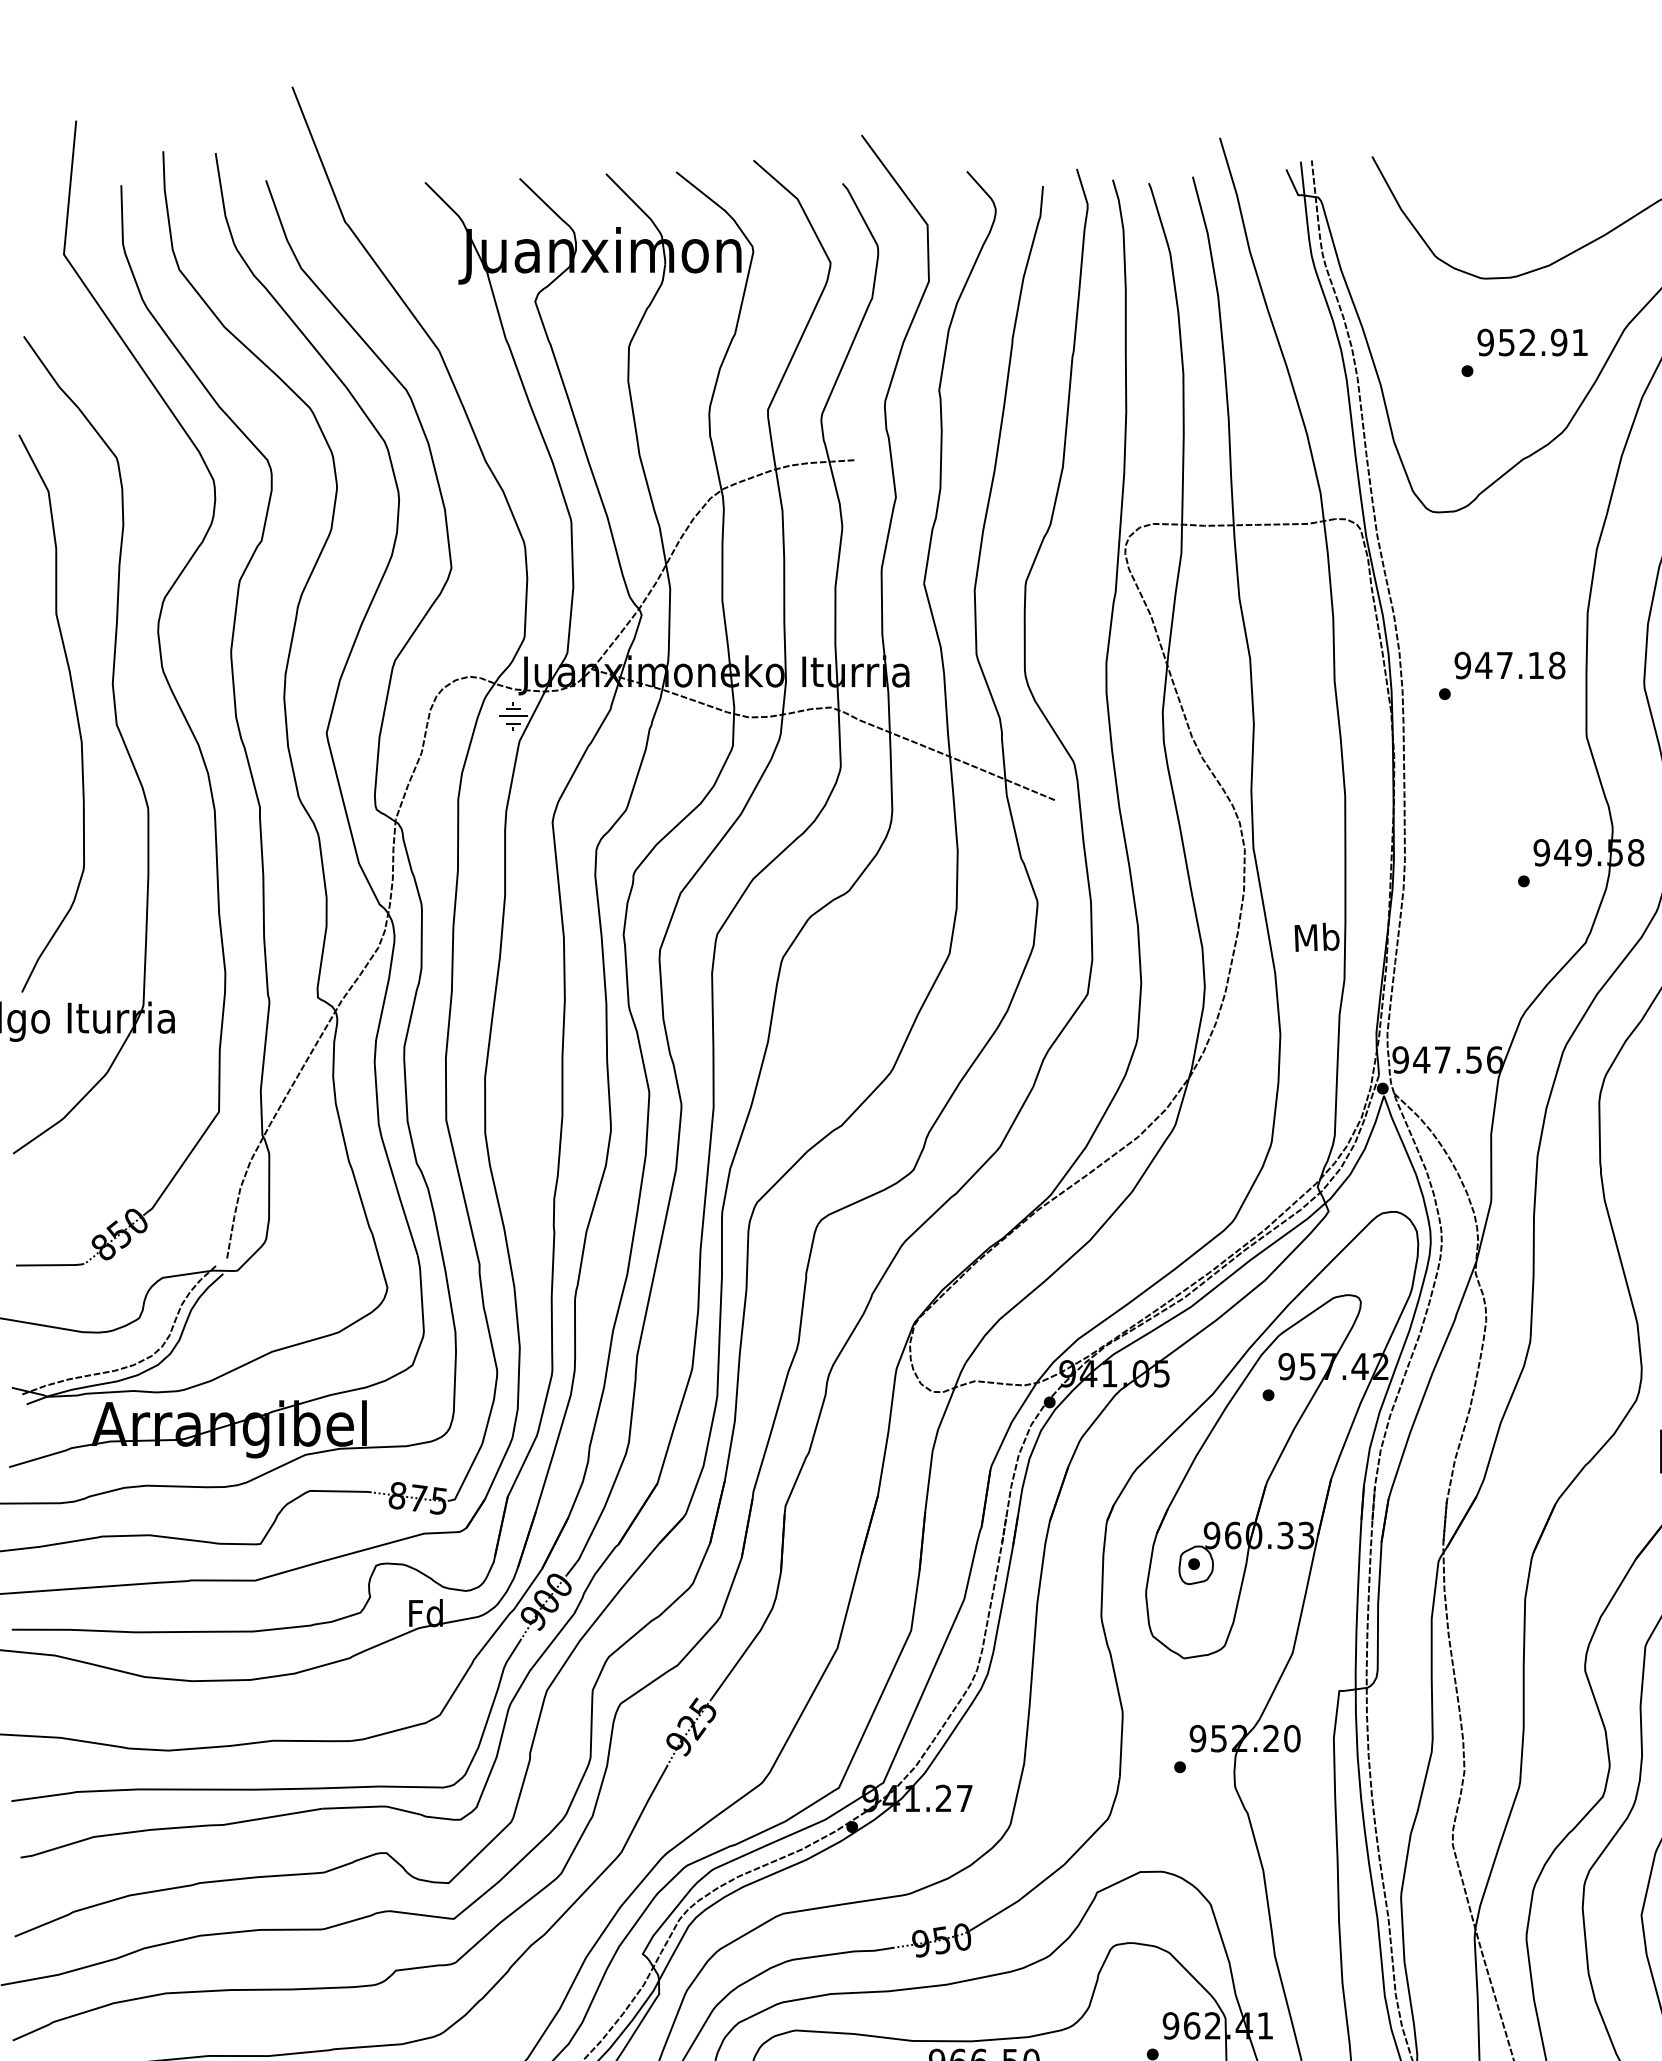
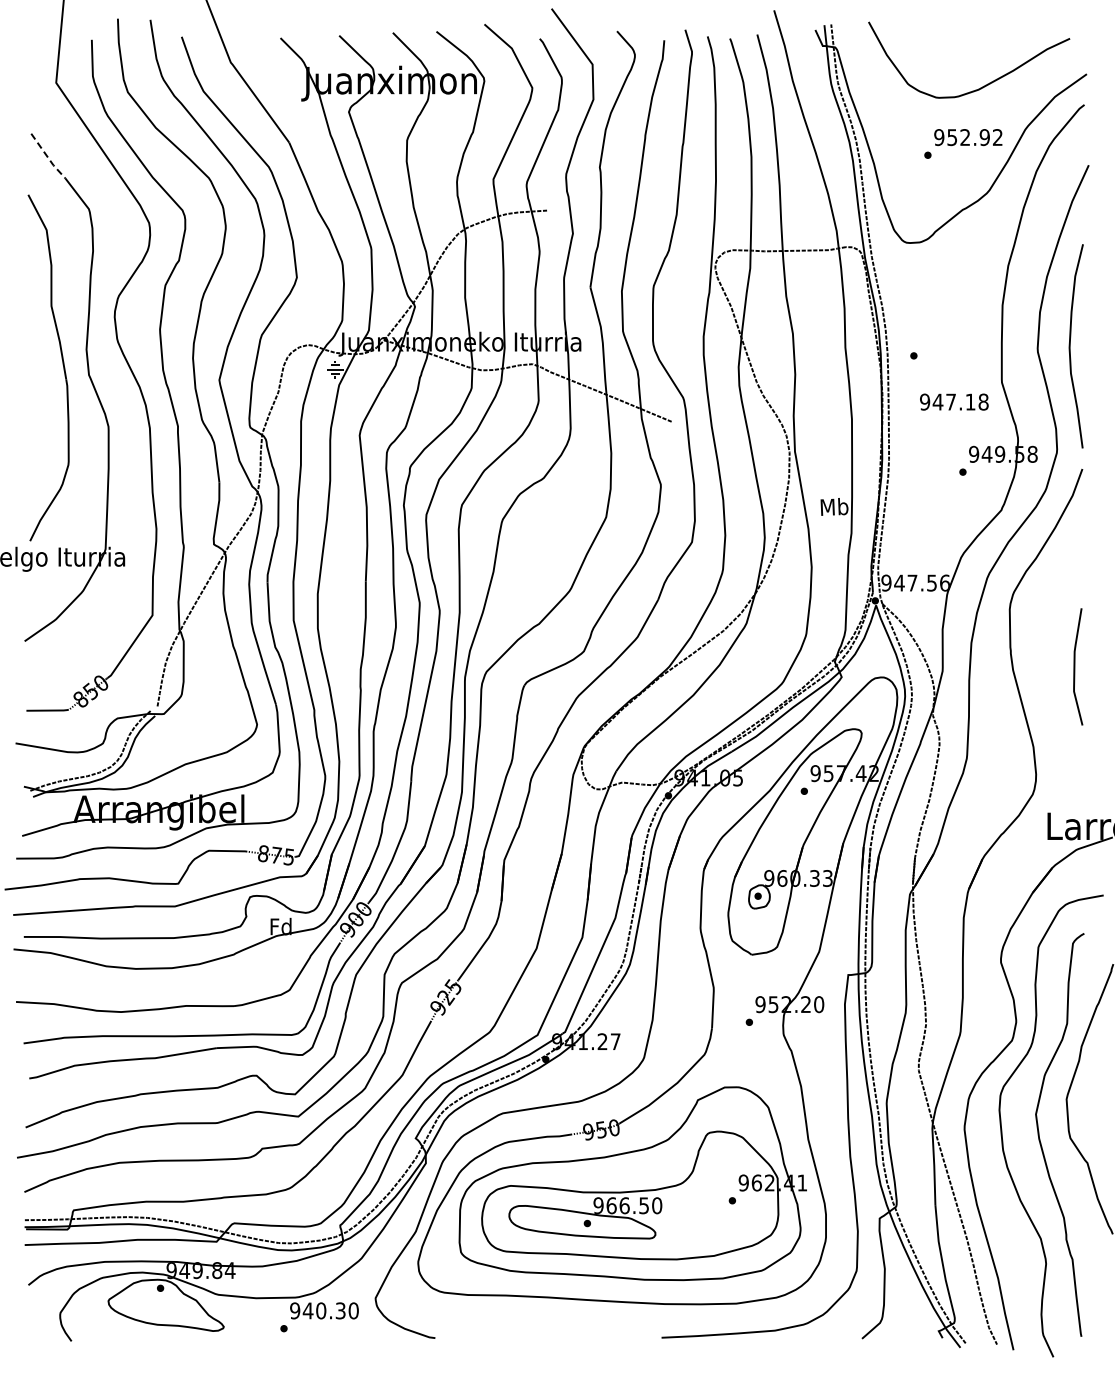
text: (1579, 342) -> (997, 137), 952.91 -> 952.92
line: (49, 374) -> (47, 157), solid -> dashed
text: (1510, 664) -> (954, 401), moved

